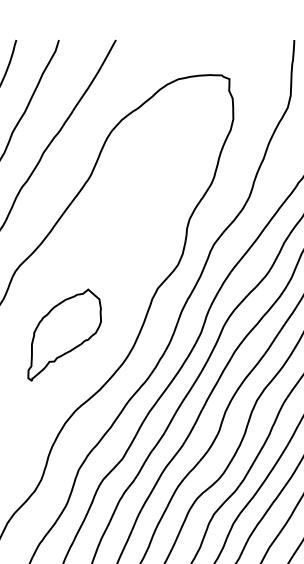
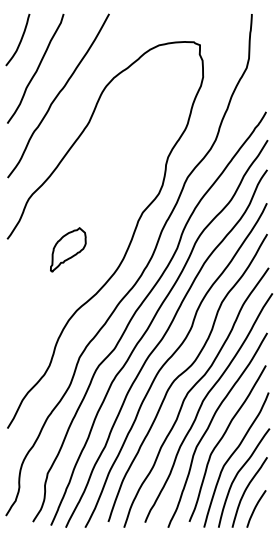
part: (65, 334) -> (68, 249), size x0.6

